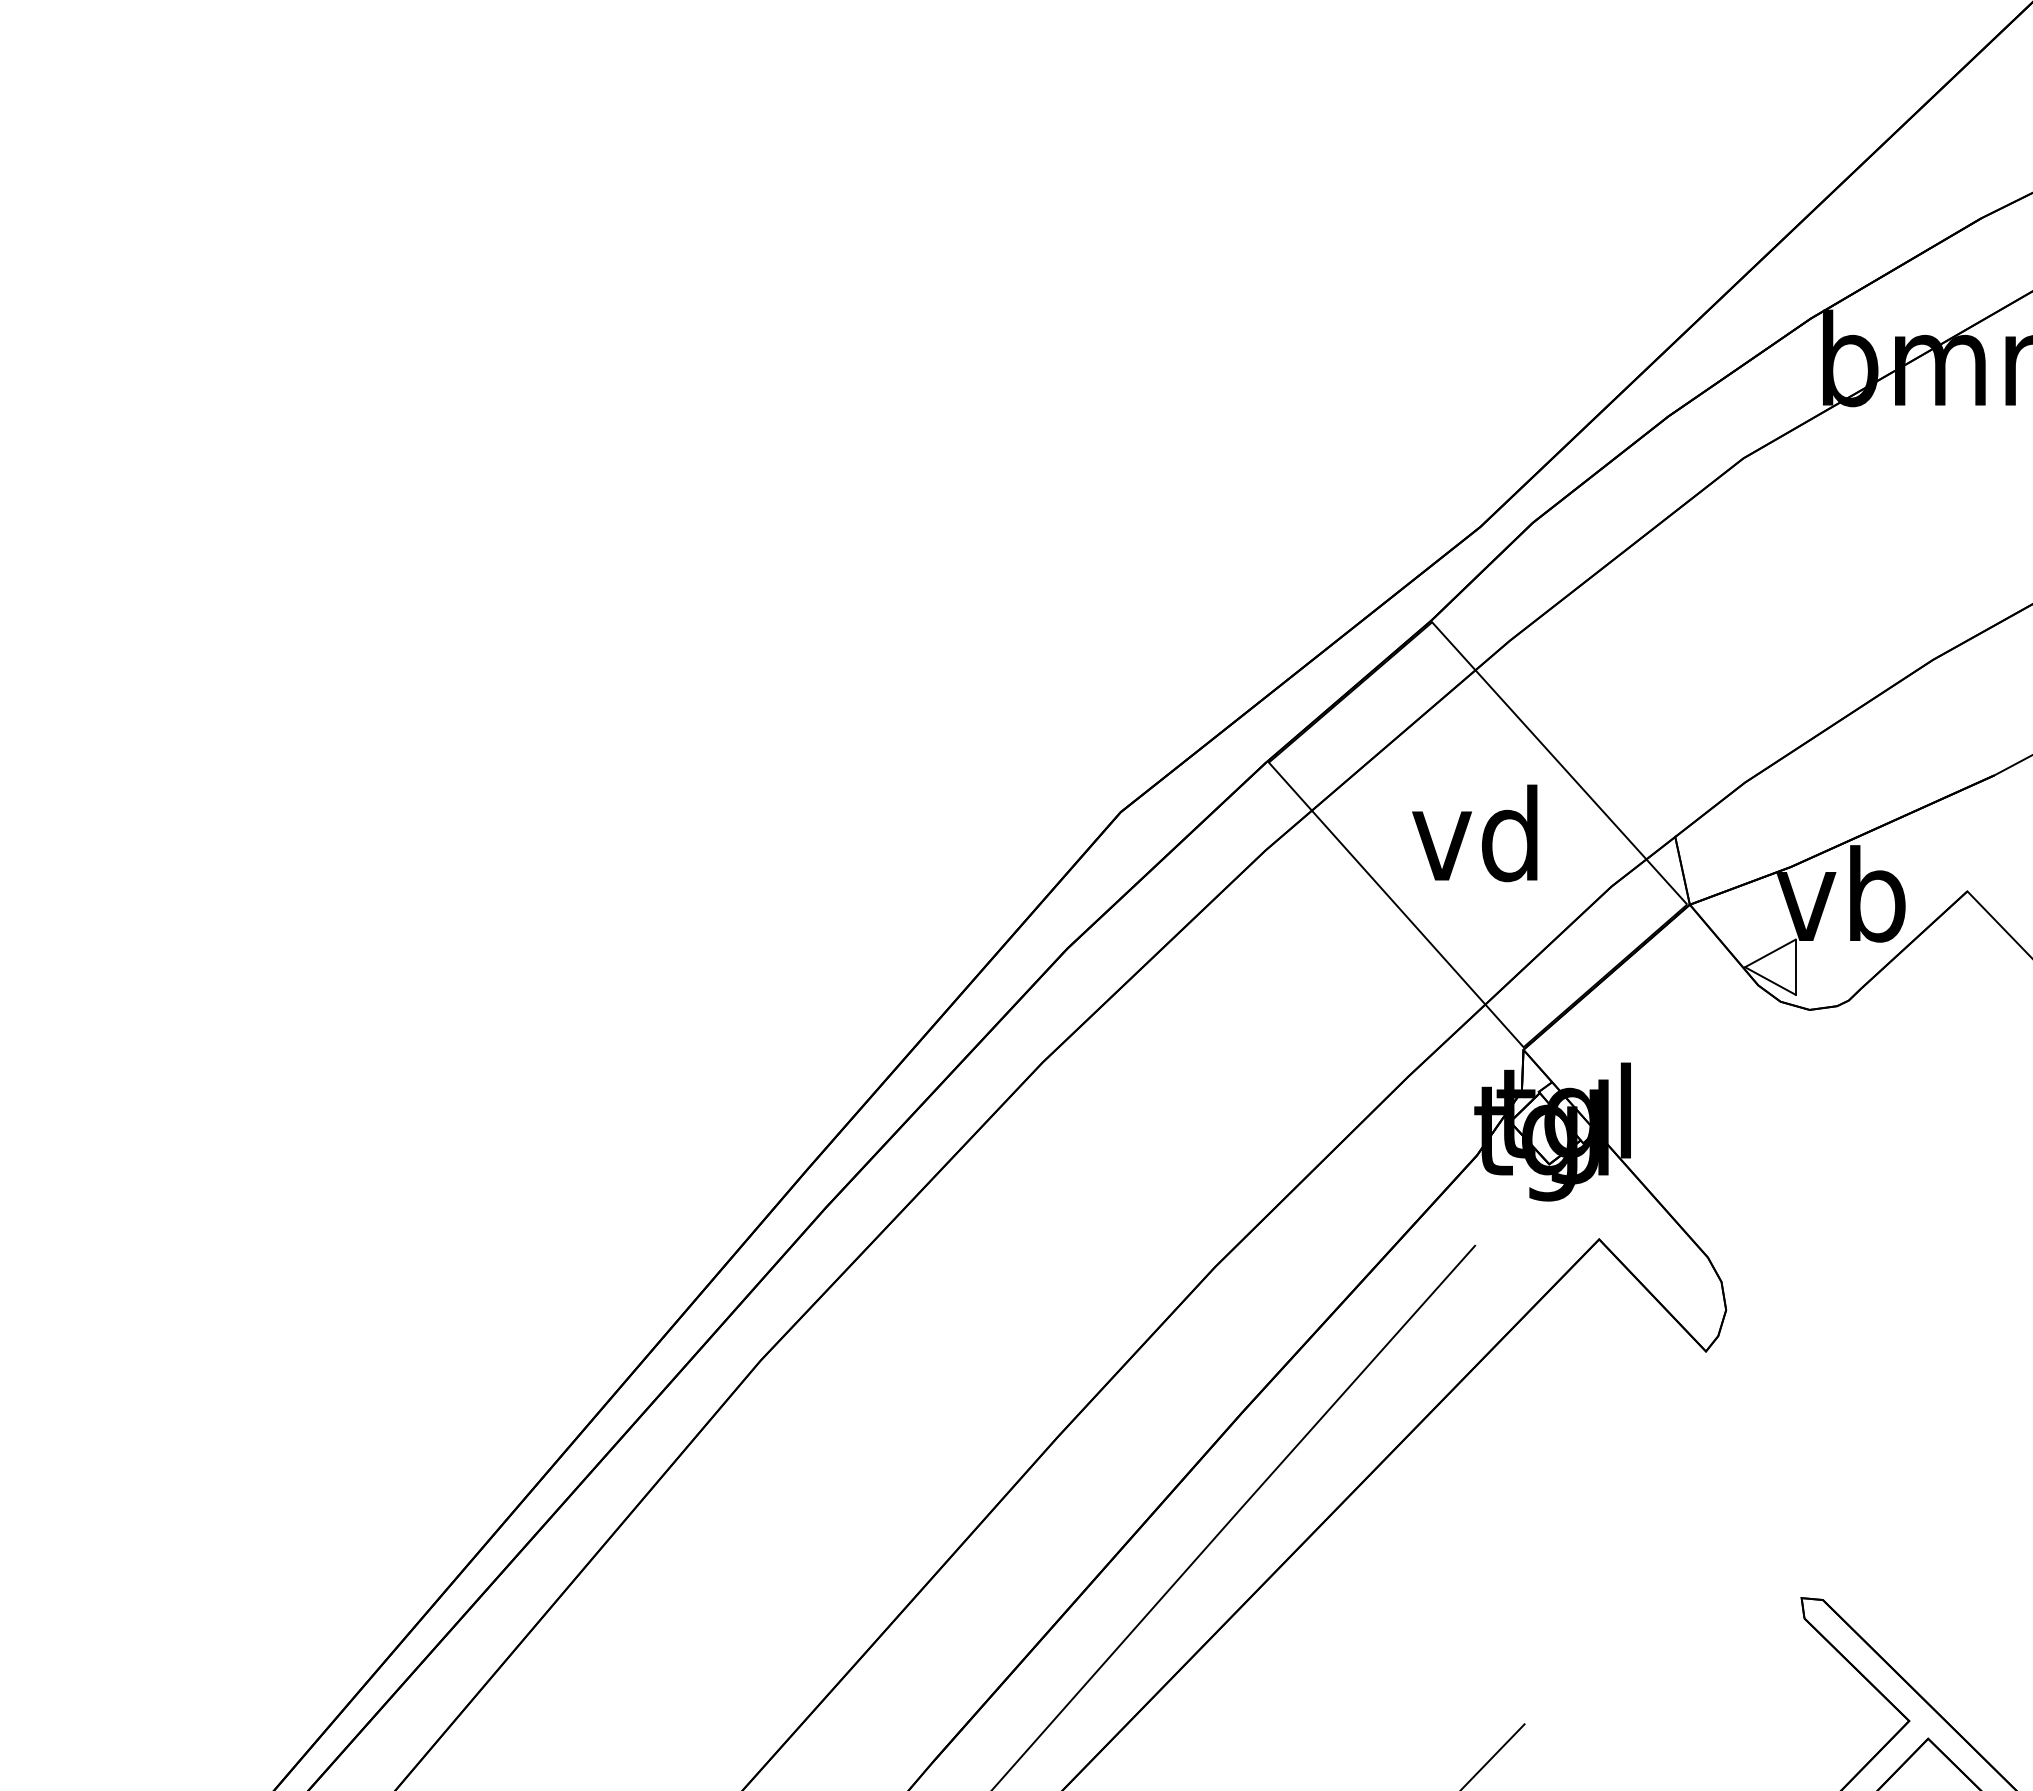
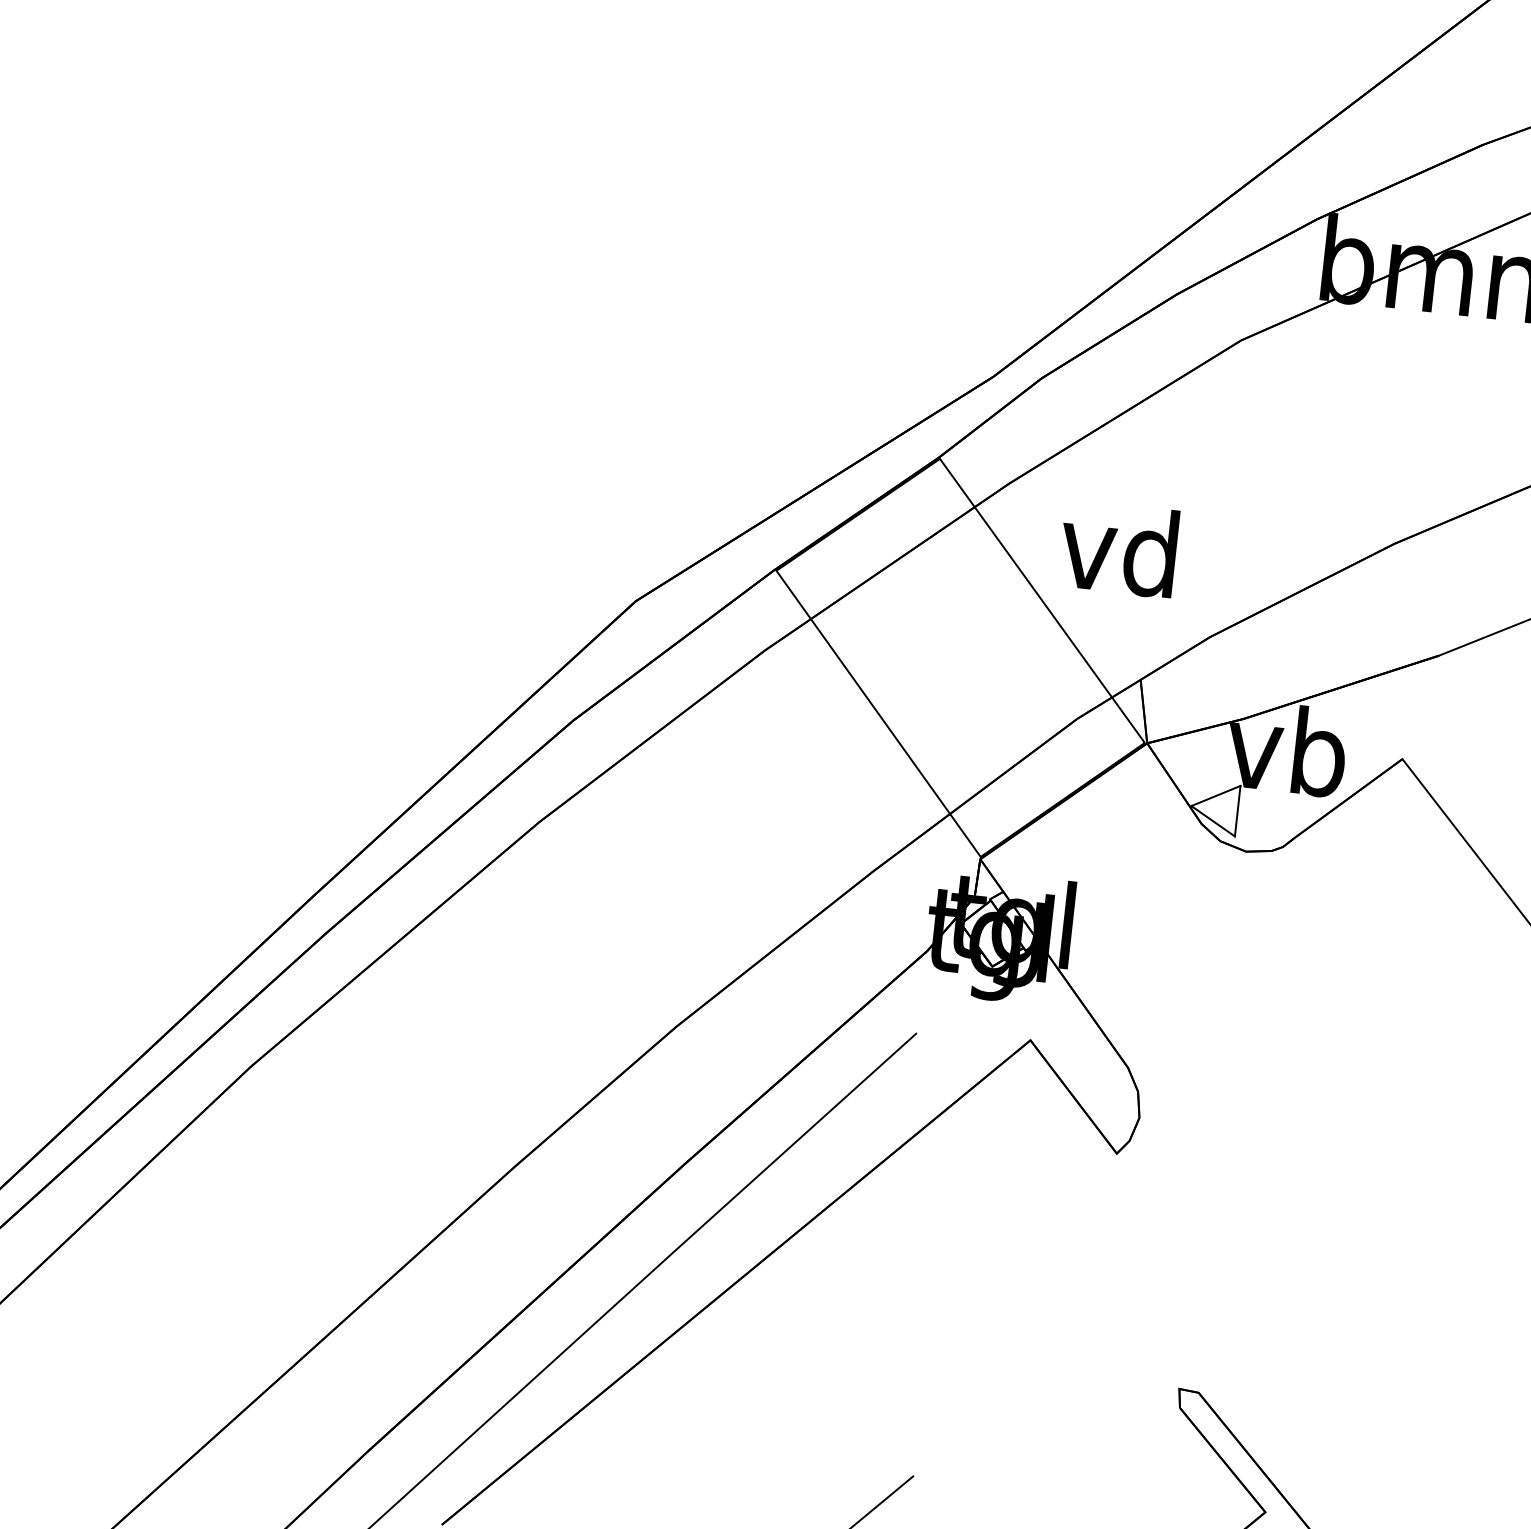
text: (1474, 833) -> (1118, 549), moved

